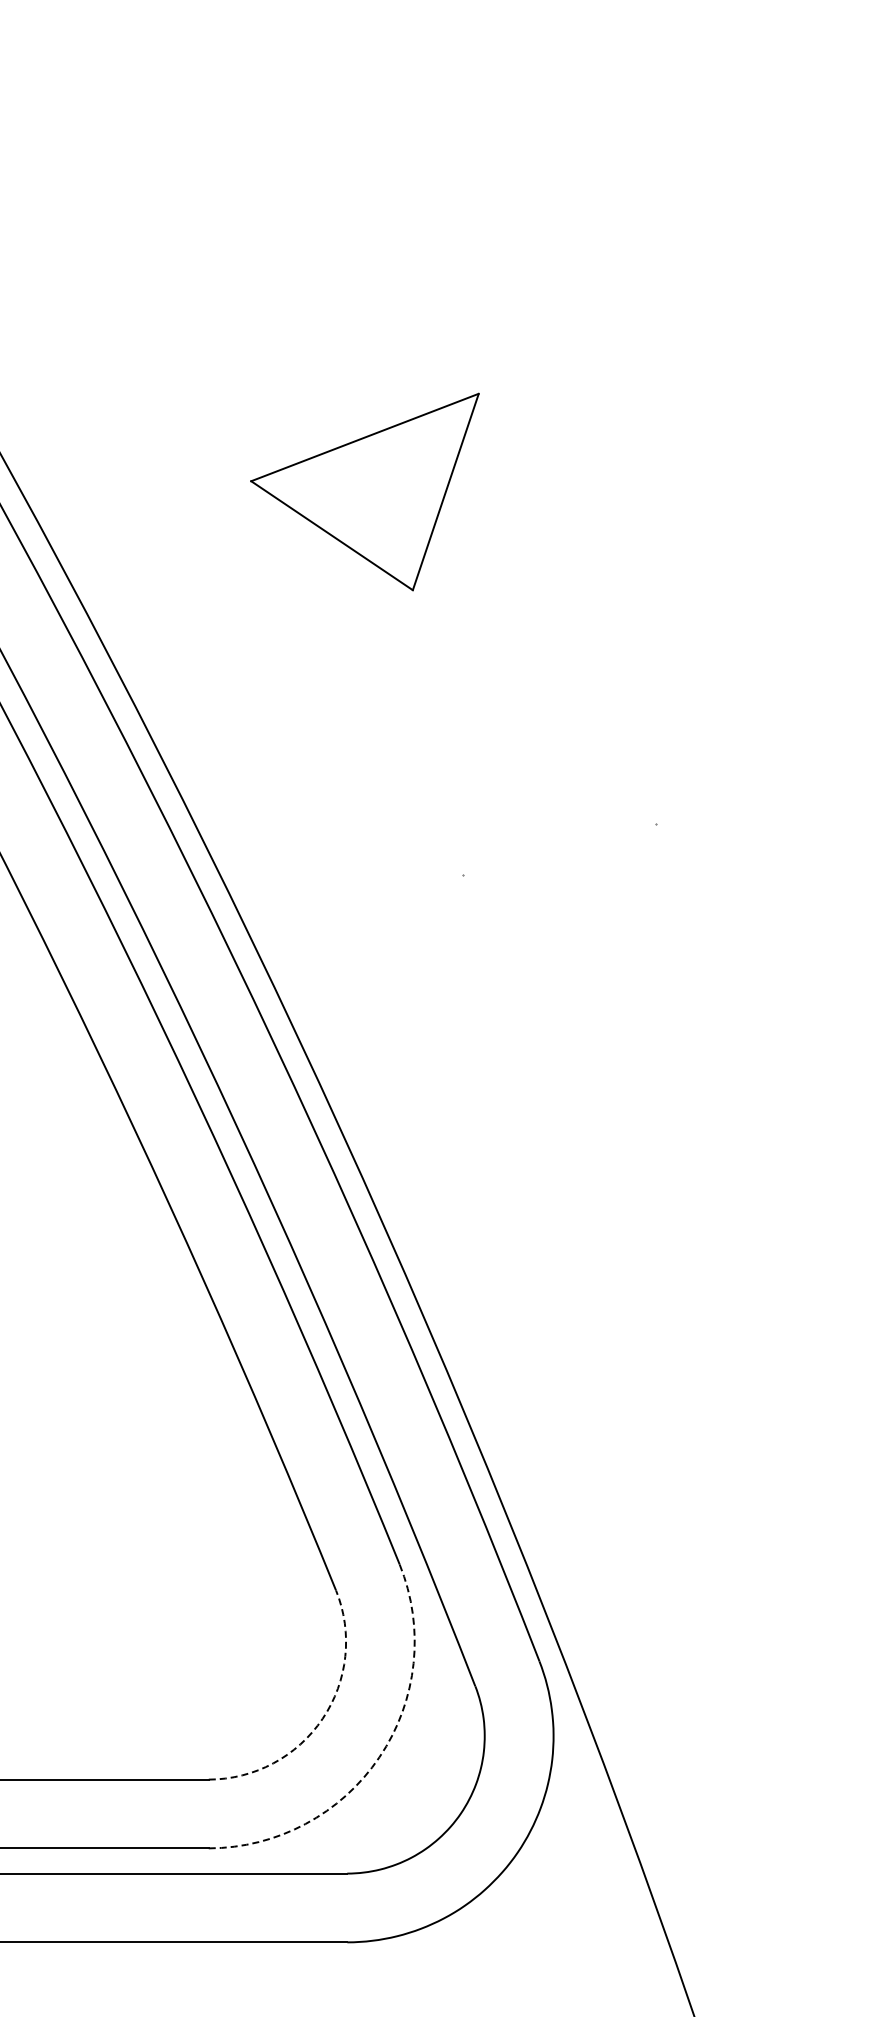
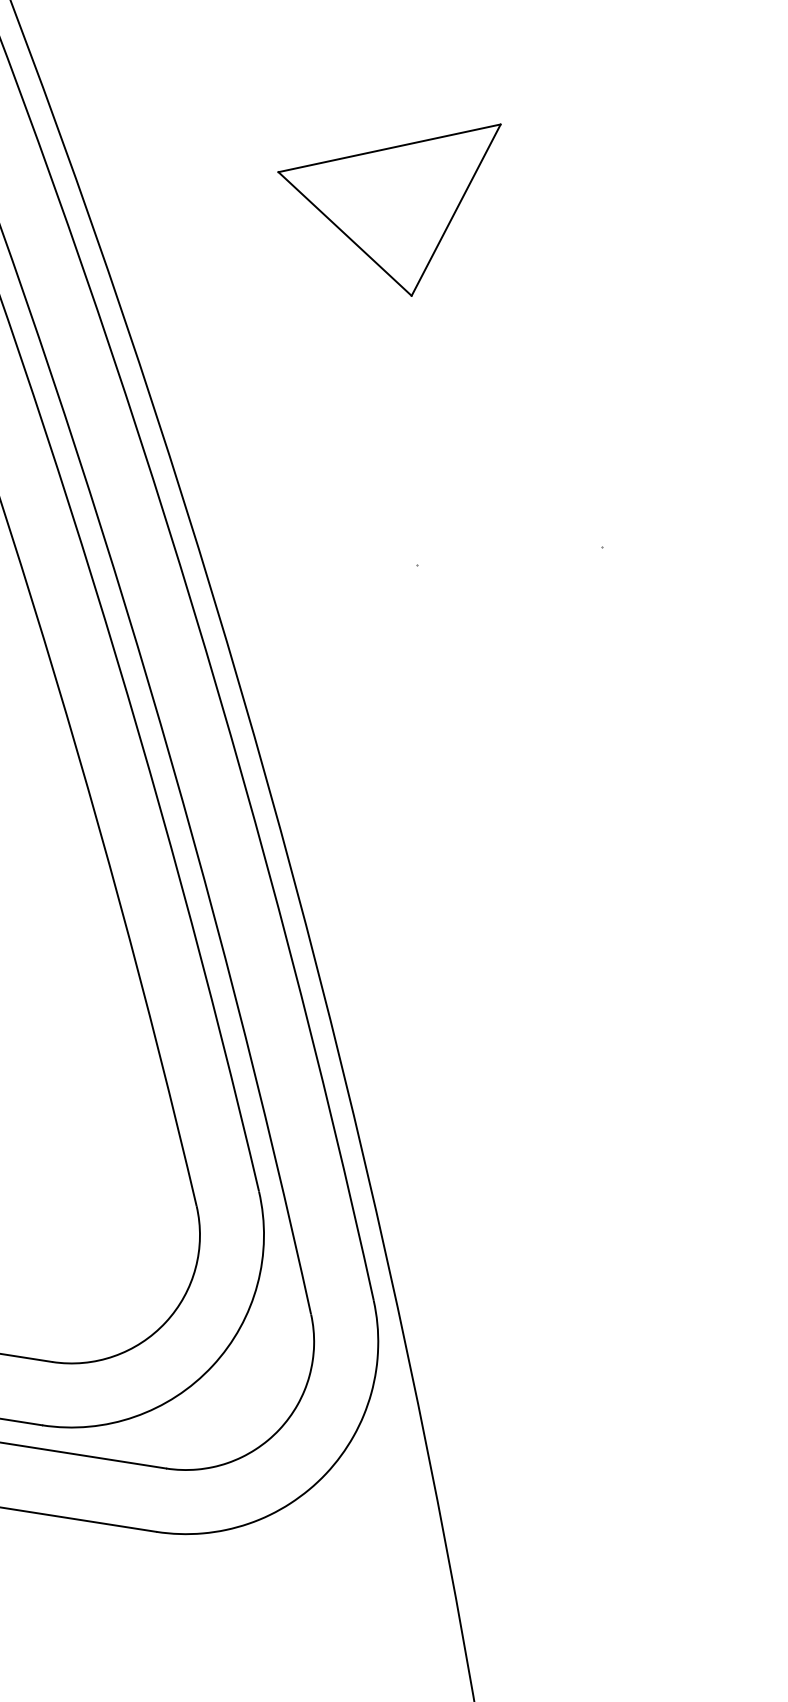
arc: (322, 1718) -> (165, 1322), dashed -> solid
arc: (379, 1757) -> (212, 1366), dashed -> solid

